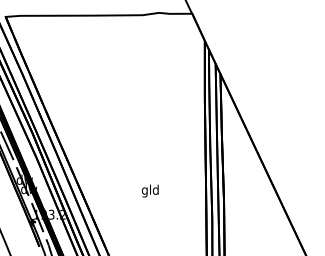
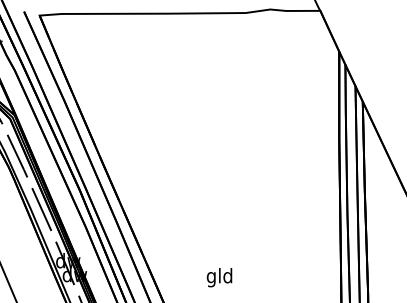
text: (150, 190) -> (219, 276), moved

